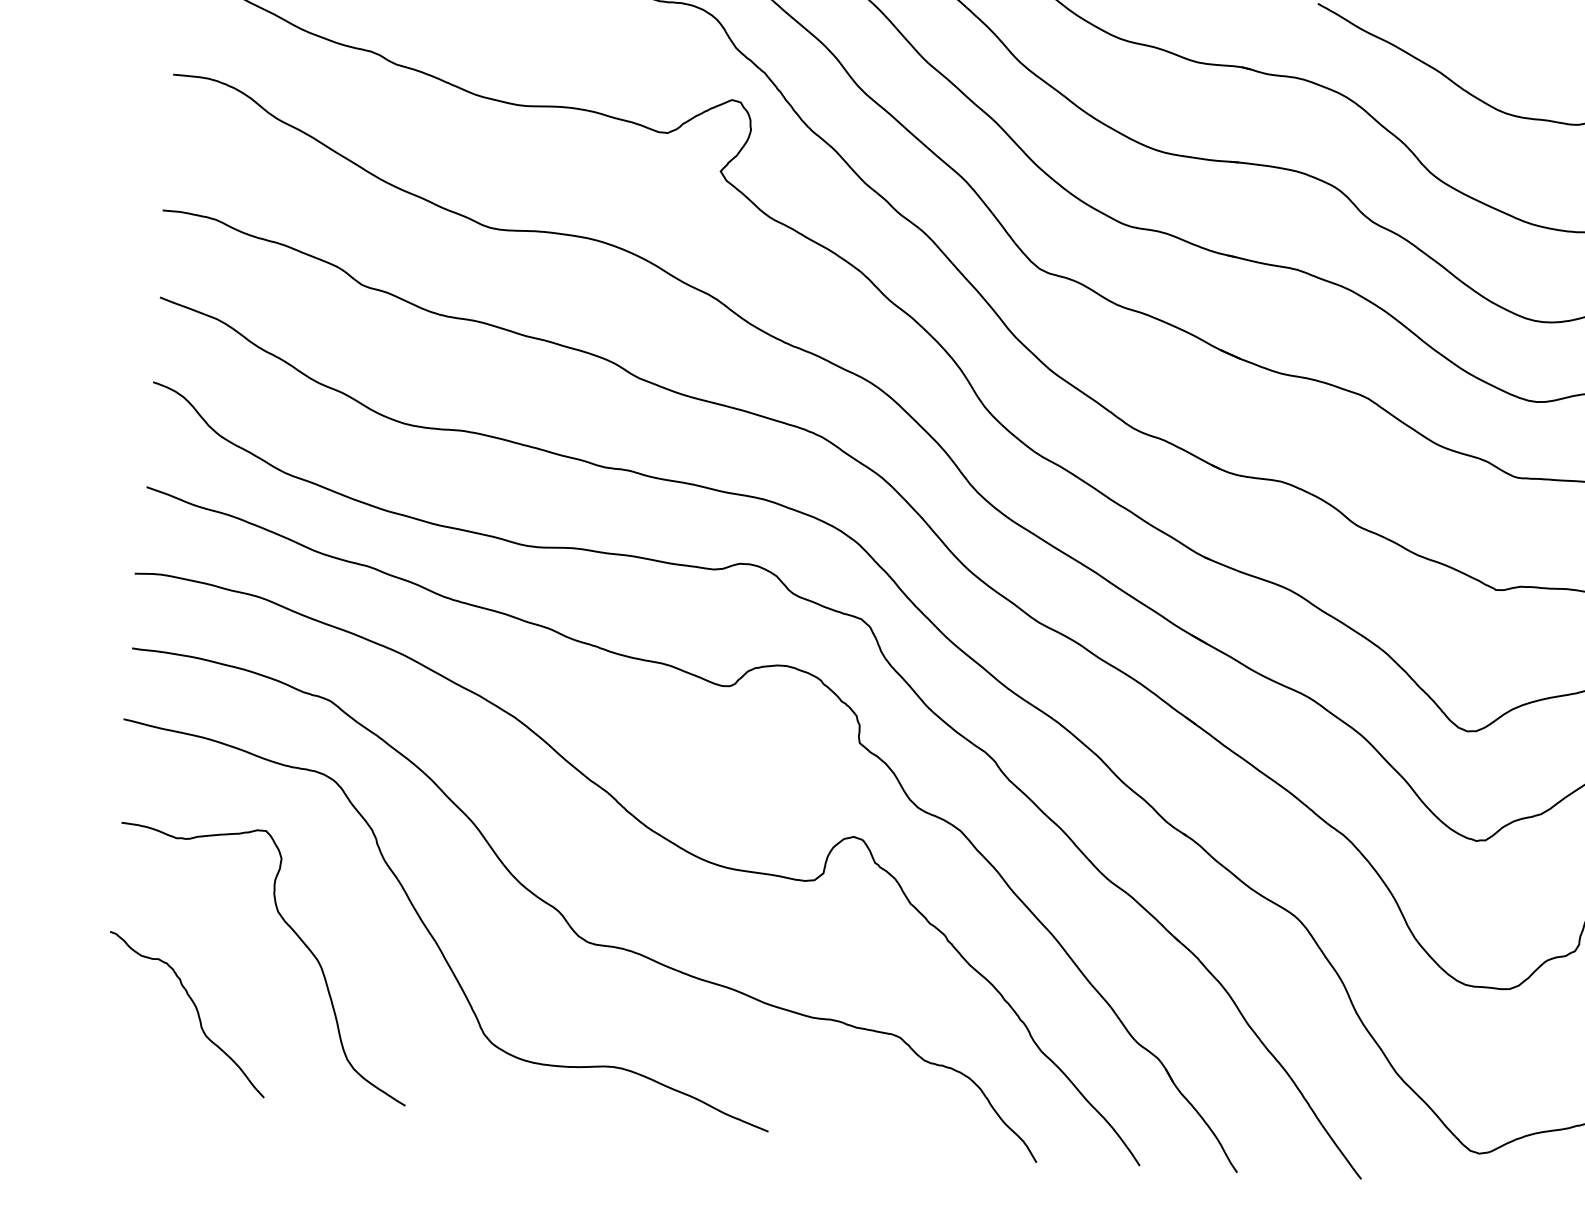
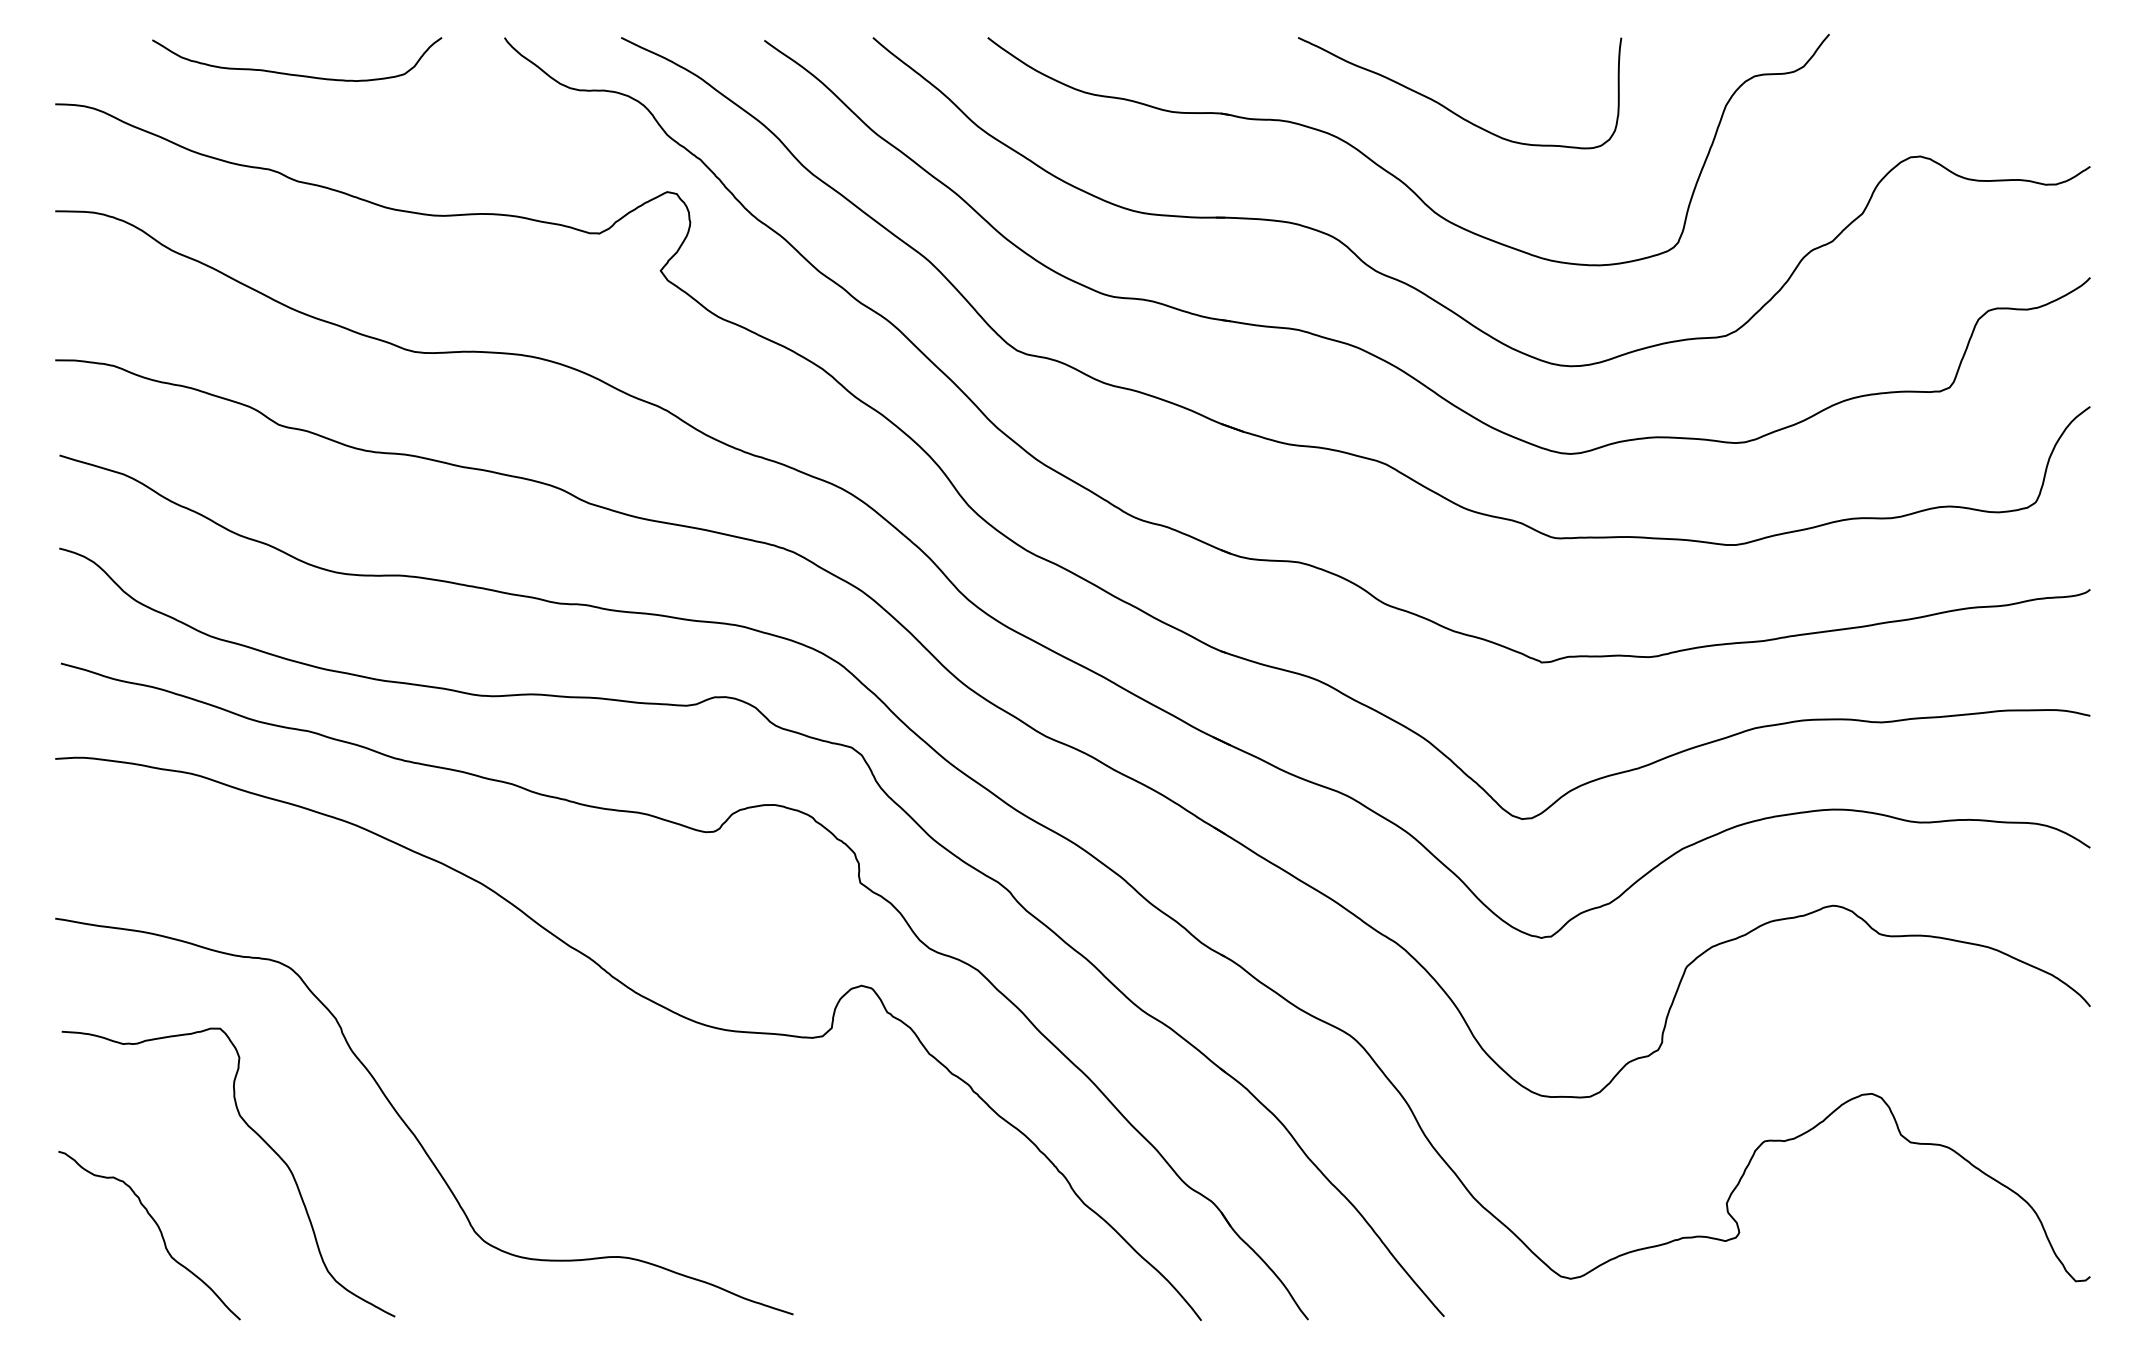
curve: (565, 917) -> (553, 1097), removed

